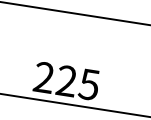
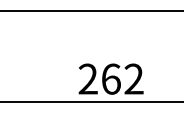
text: (78, 82) -> (122, 78), 225 -> 262

